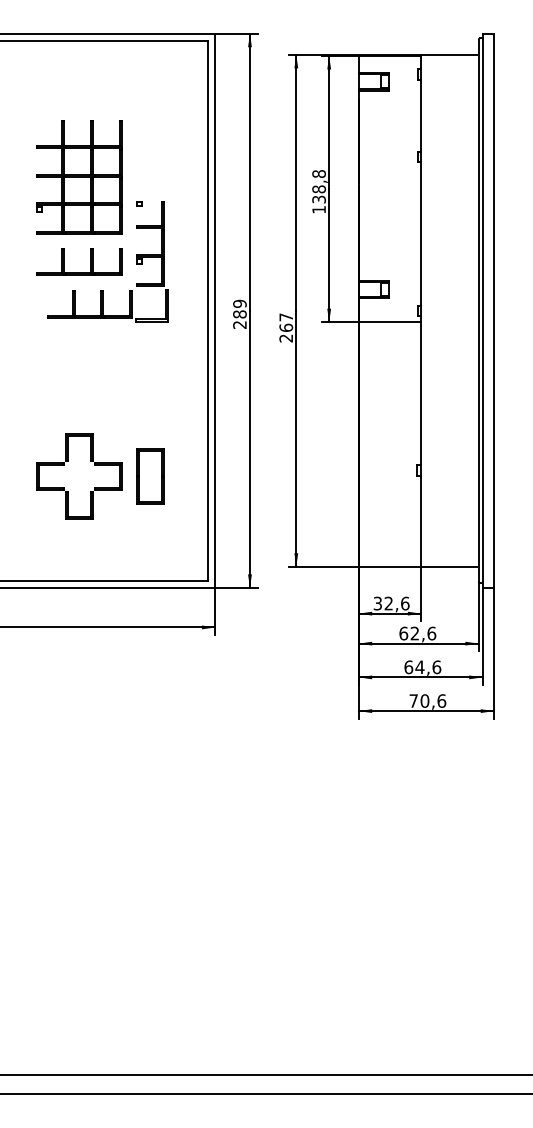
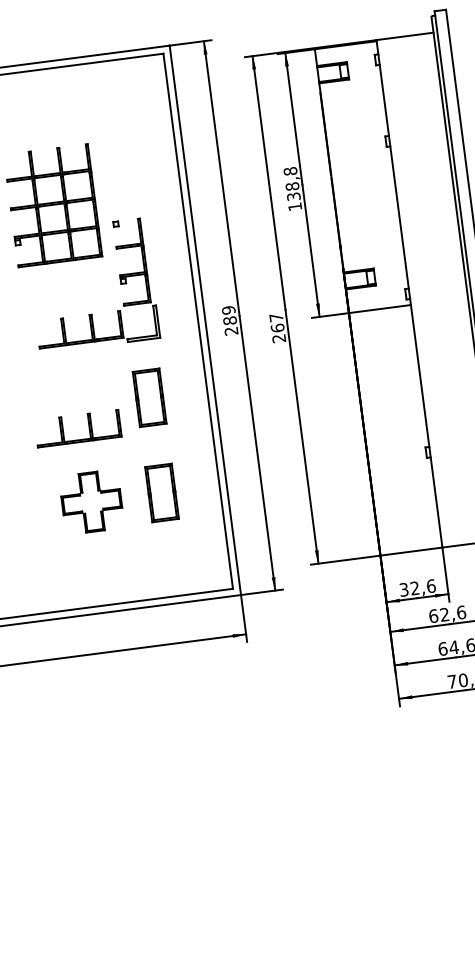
part: (90, 261) -> (89, 426), moved
part: (150, 380) -> (149, 397), added
part: (79, 476) -> (91, 502), size x0.7

